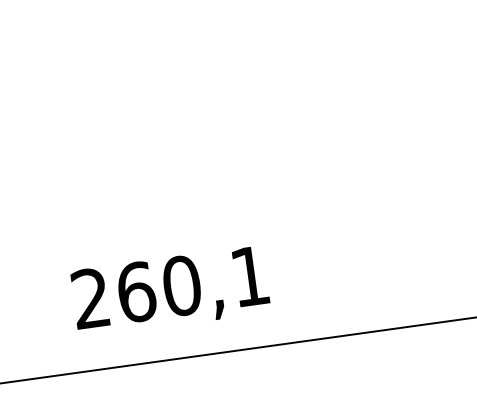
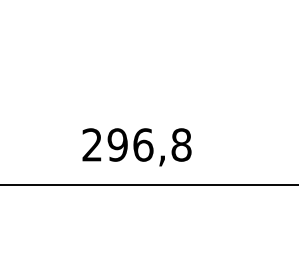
text: (192, 283) -> (149, 144), 260,1 -> 296,8

